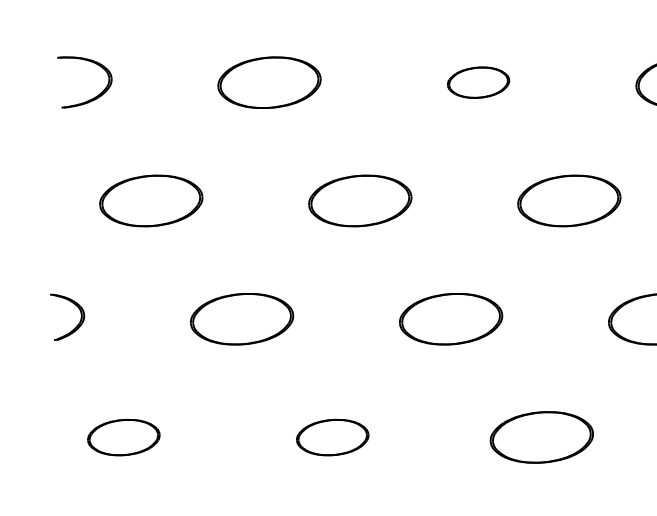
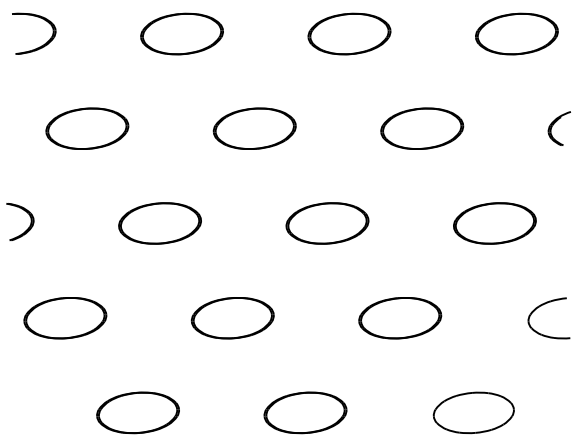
part: (478, 82) -> (349, 33), size x1.67
part: (123, 437) -> (65, 318), size x1.43
part: (332, 437) -> (232, 318), size x1.43

